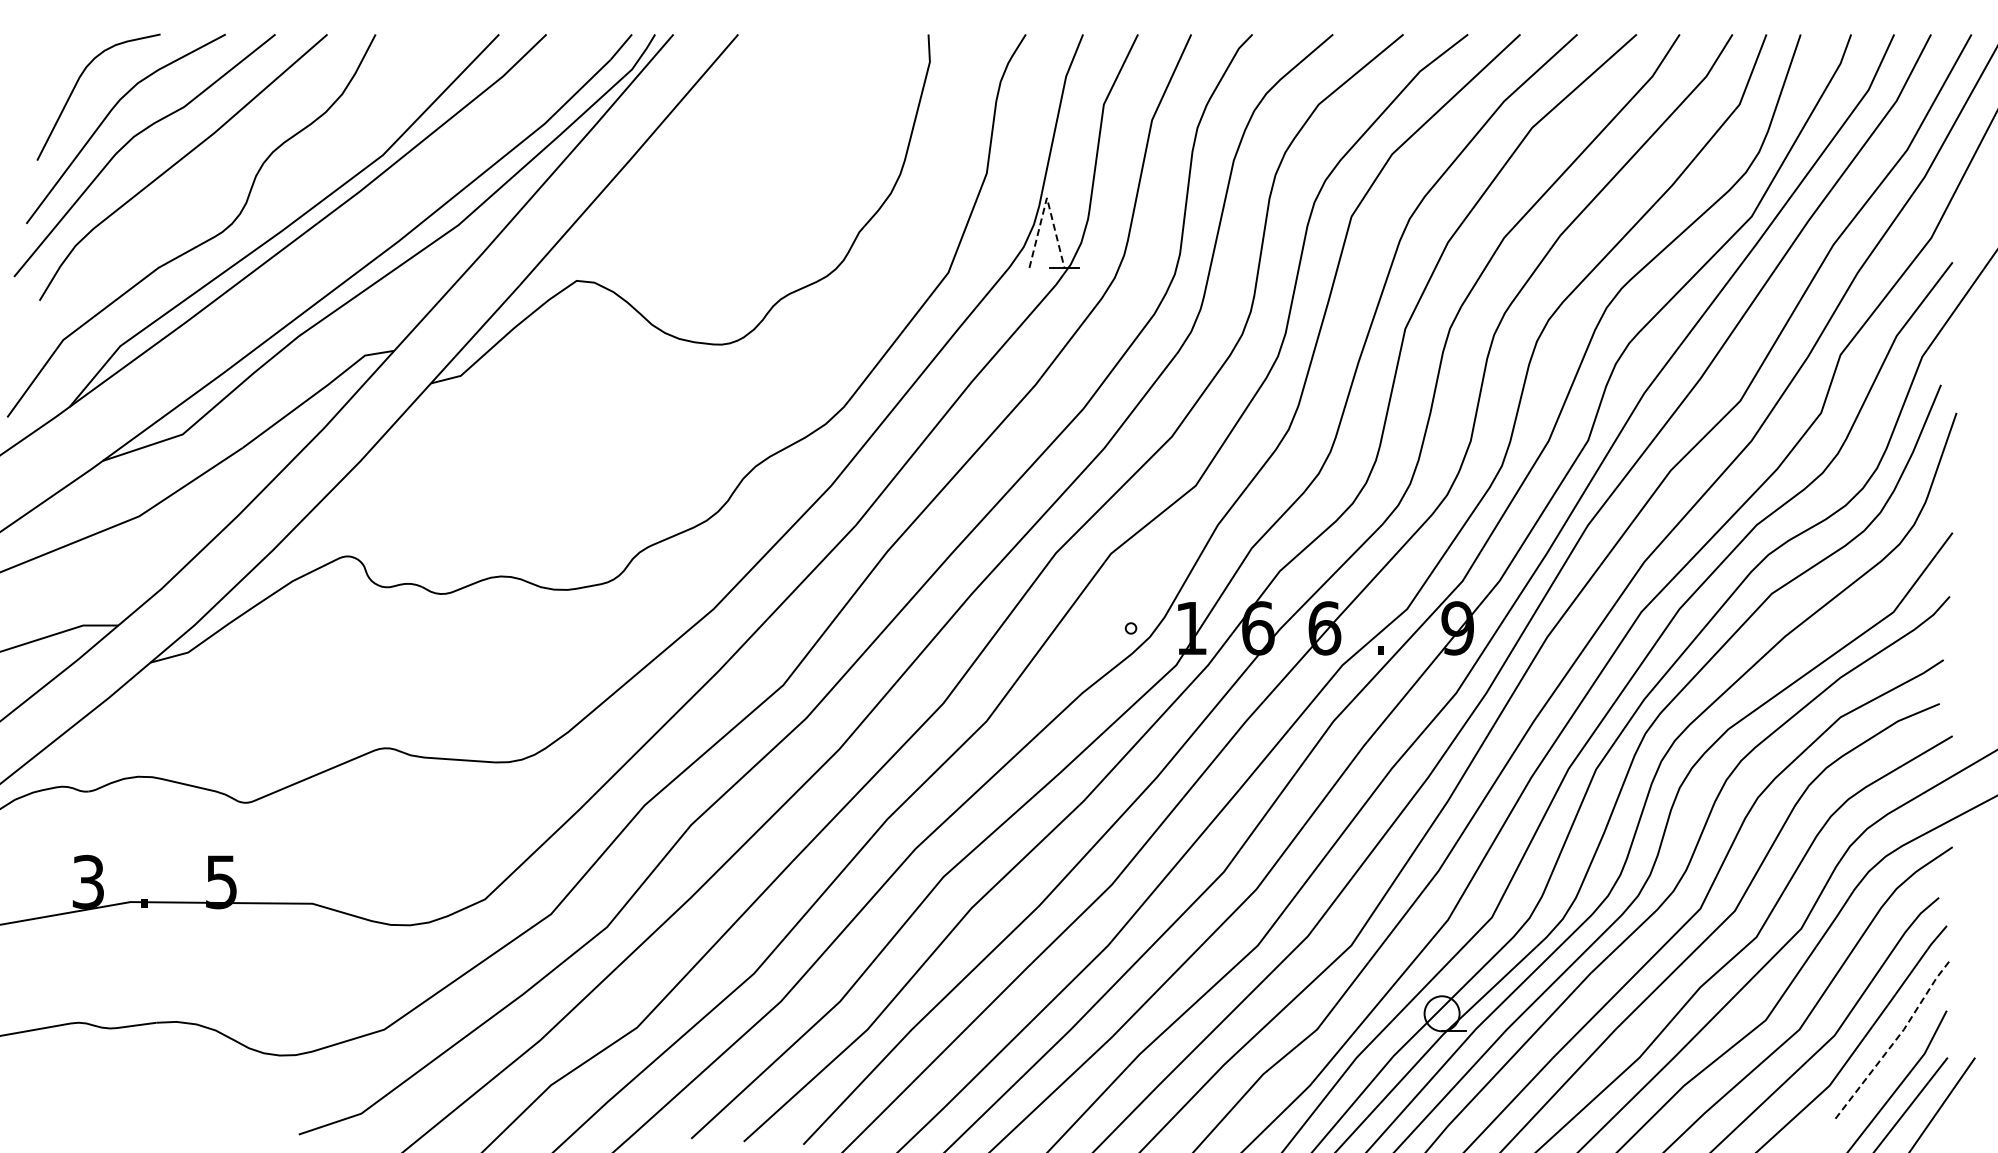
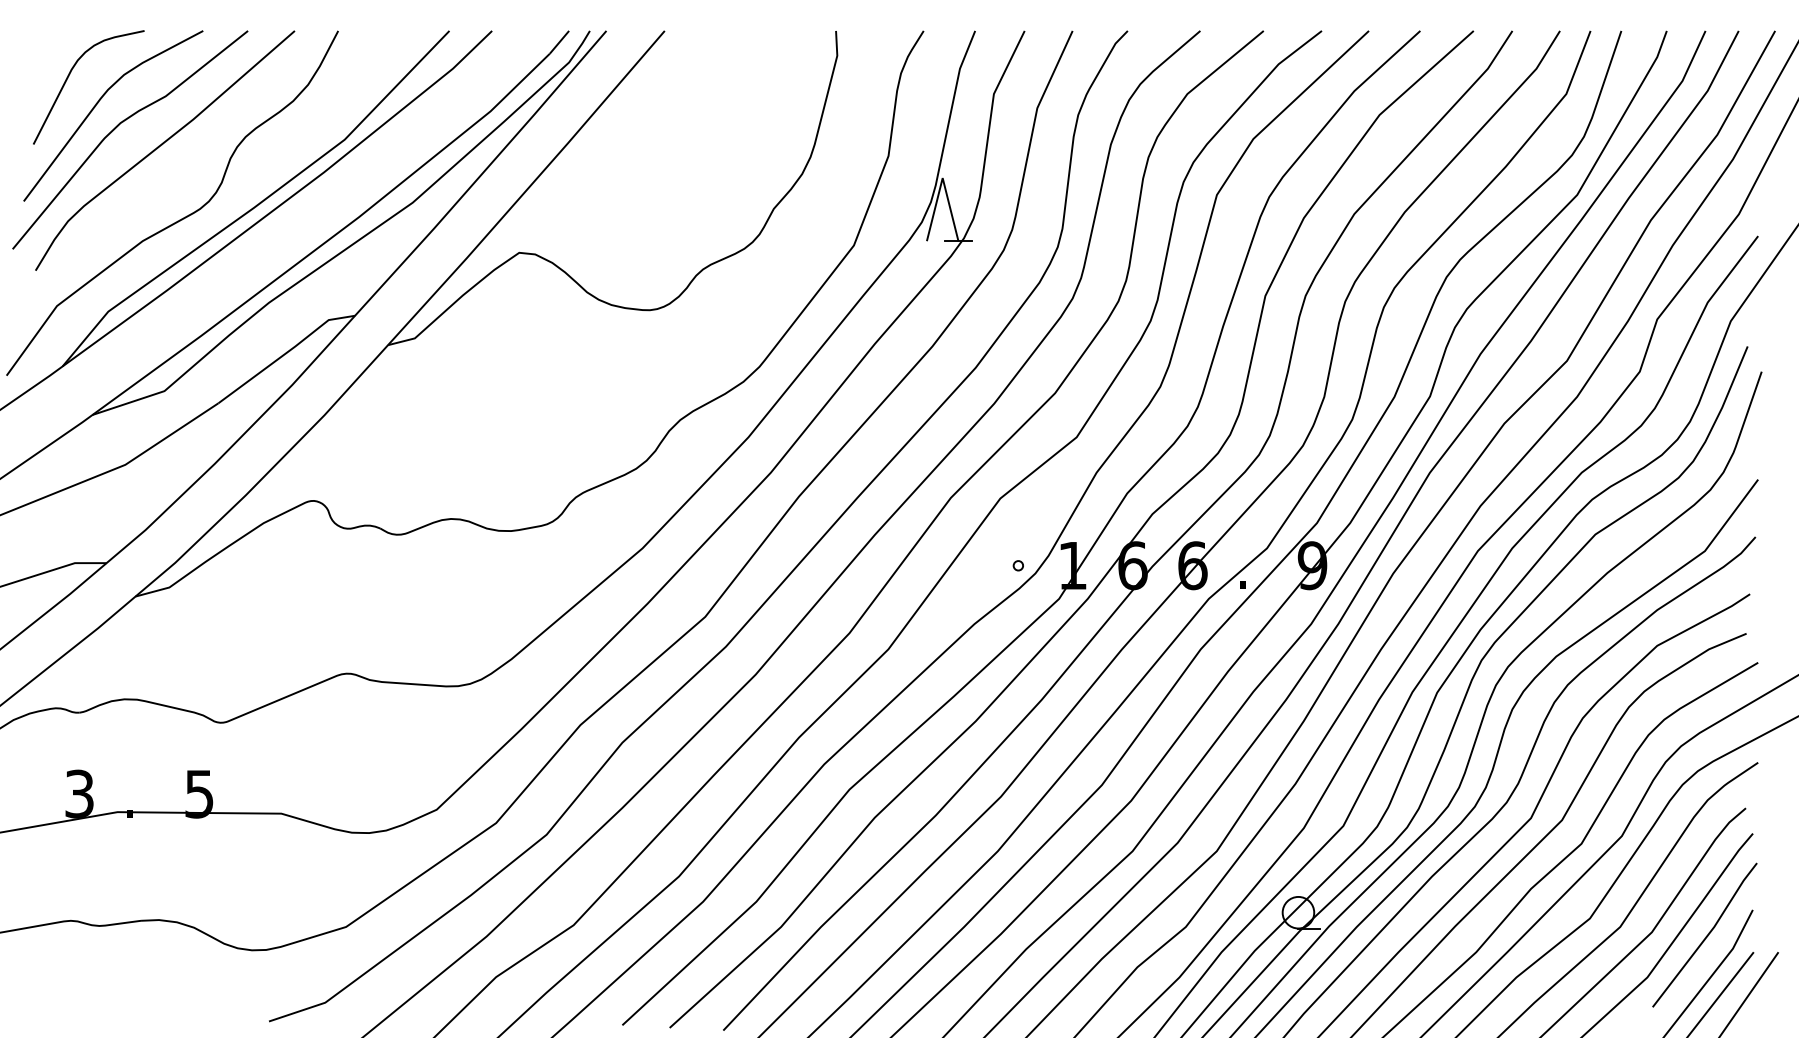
line: (1046, 197) -> (942, 177), dashed -> solid
line: (1896, 1039) -> (1707, 935), dashed -> solid

